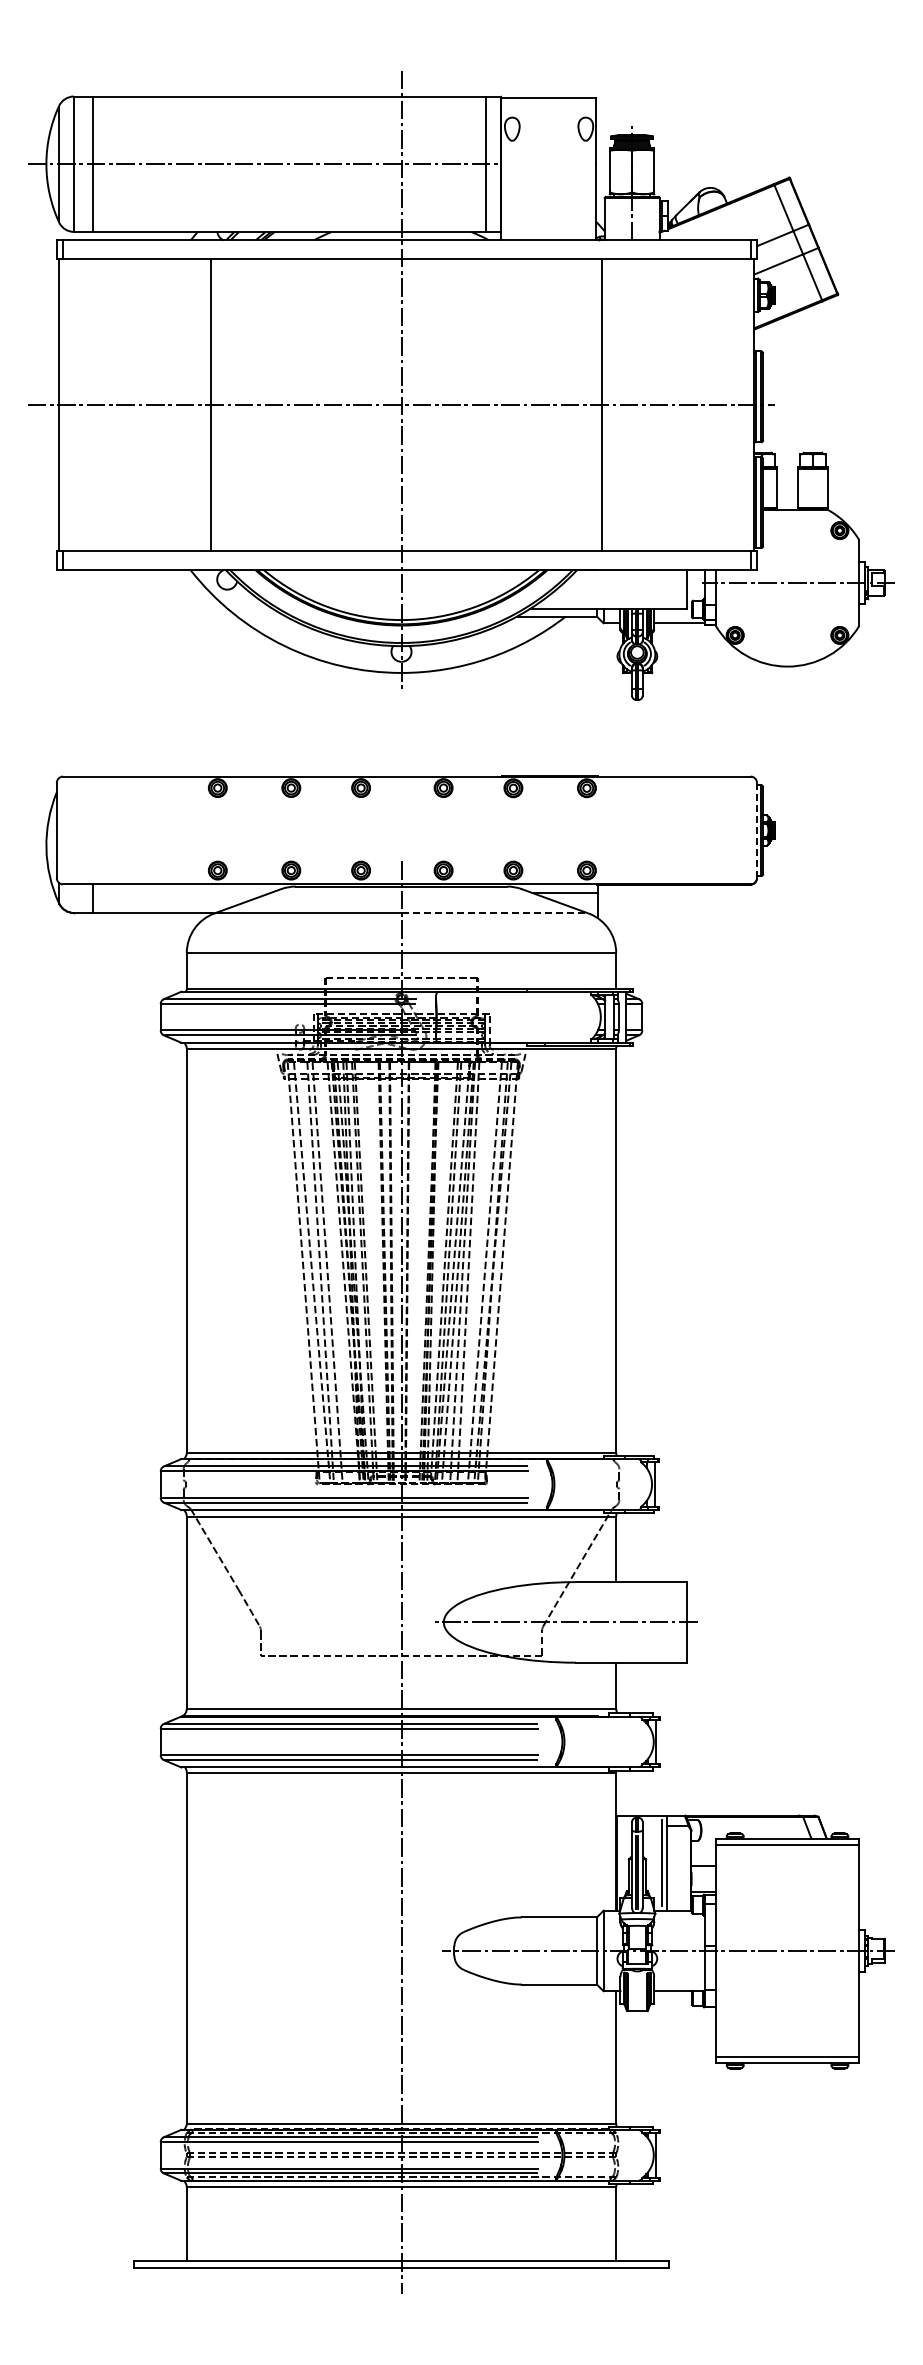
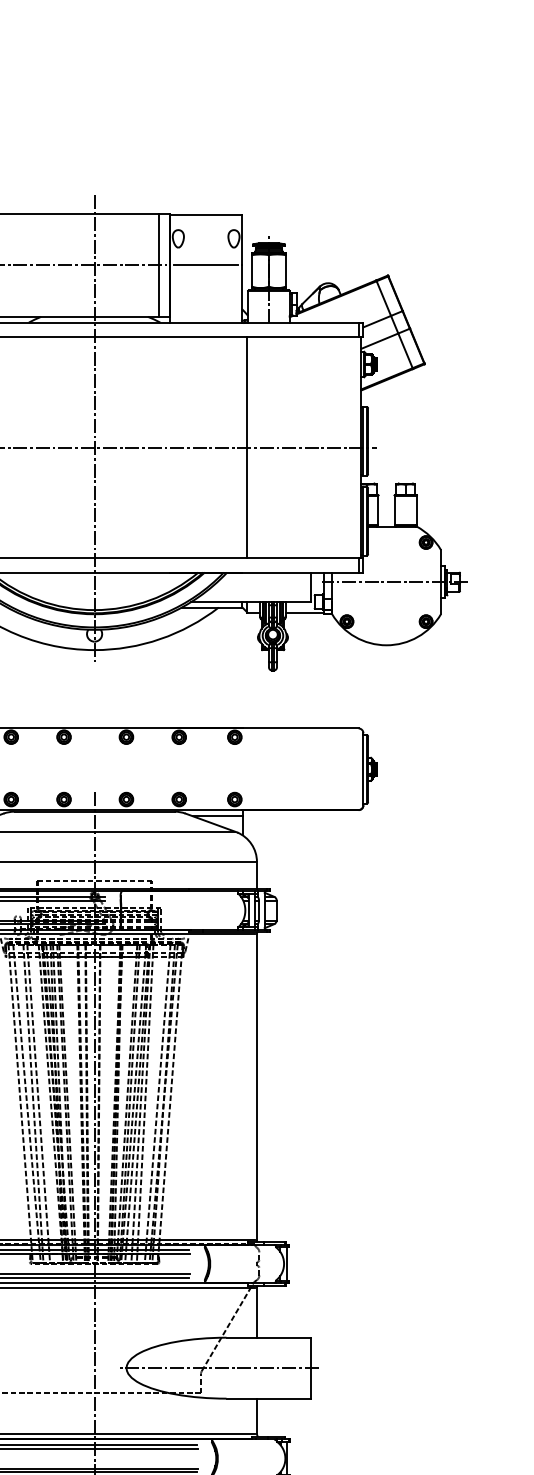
line: (548, 164) -> (205, 265), added
line: (756, 830) -> (363, 769), dashed -> solid
line: (494, 913) -> (164, 832), dashed -> solid

